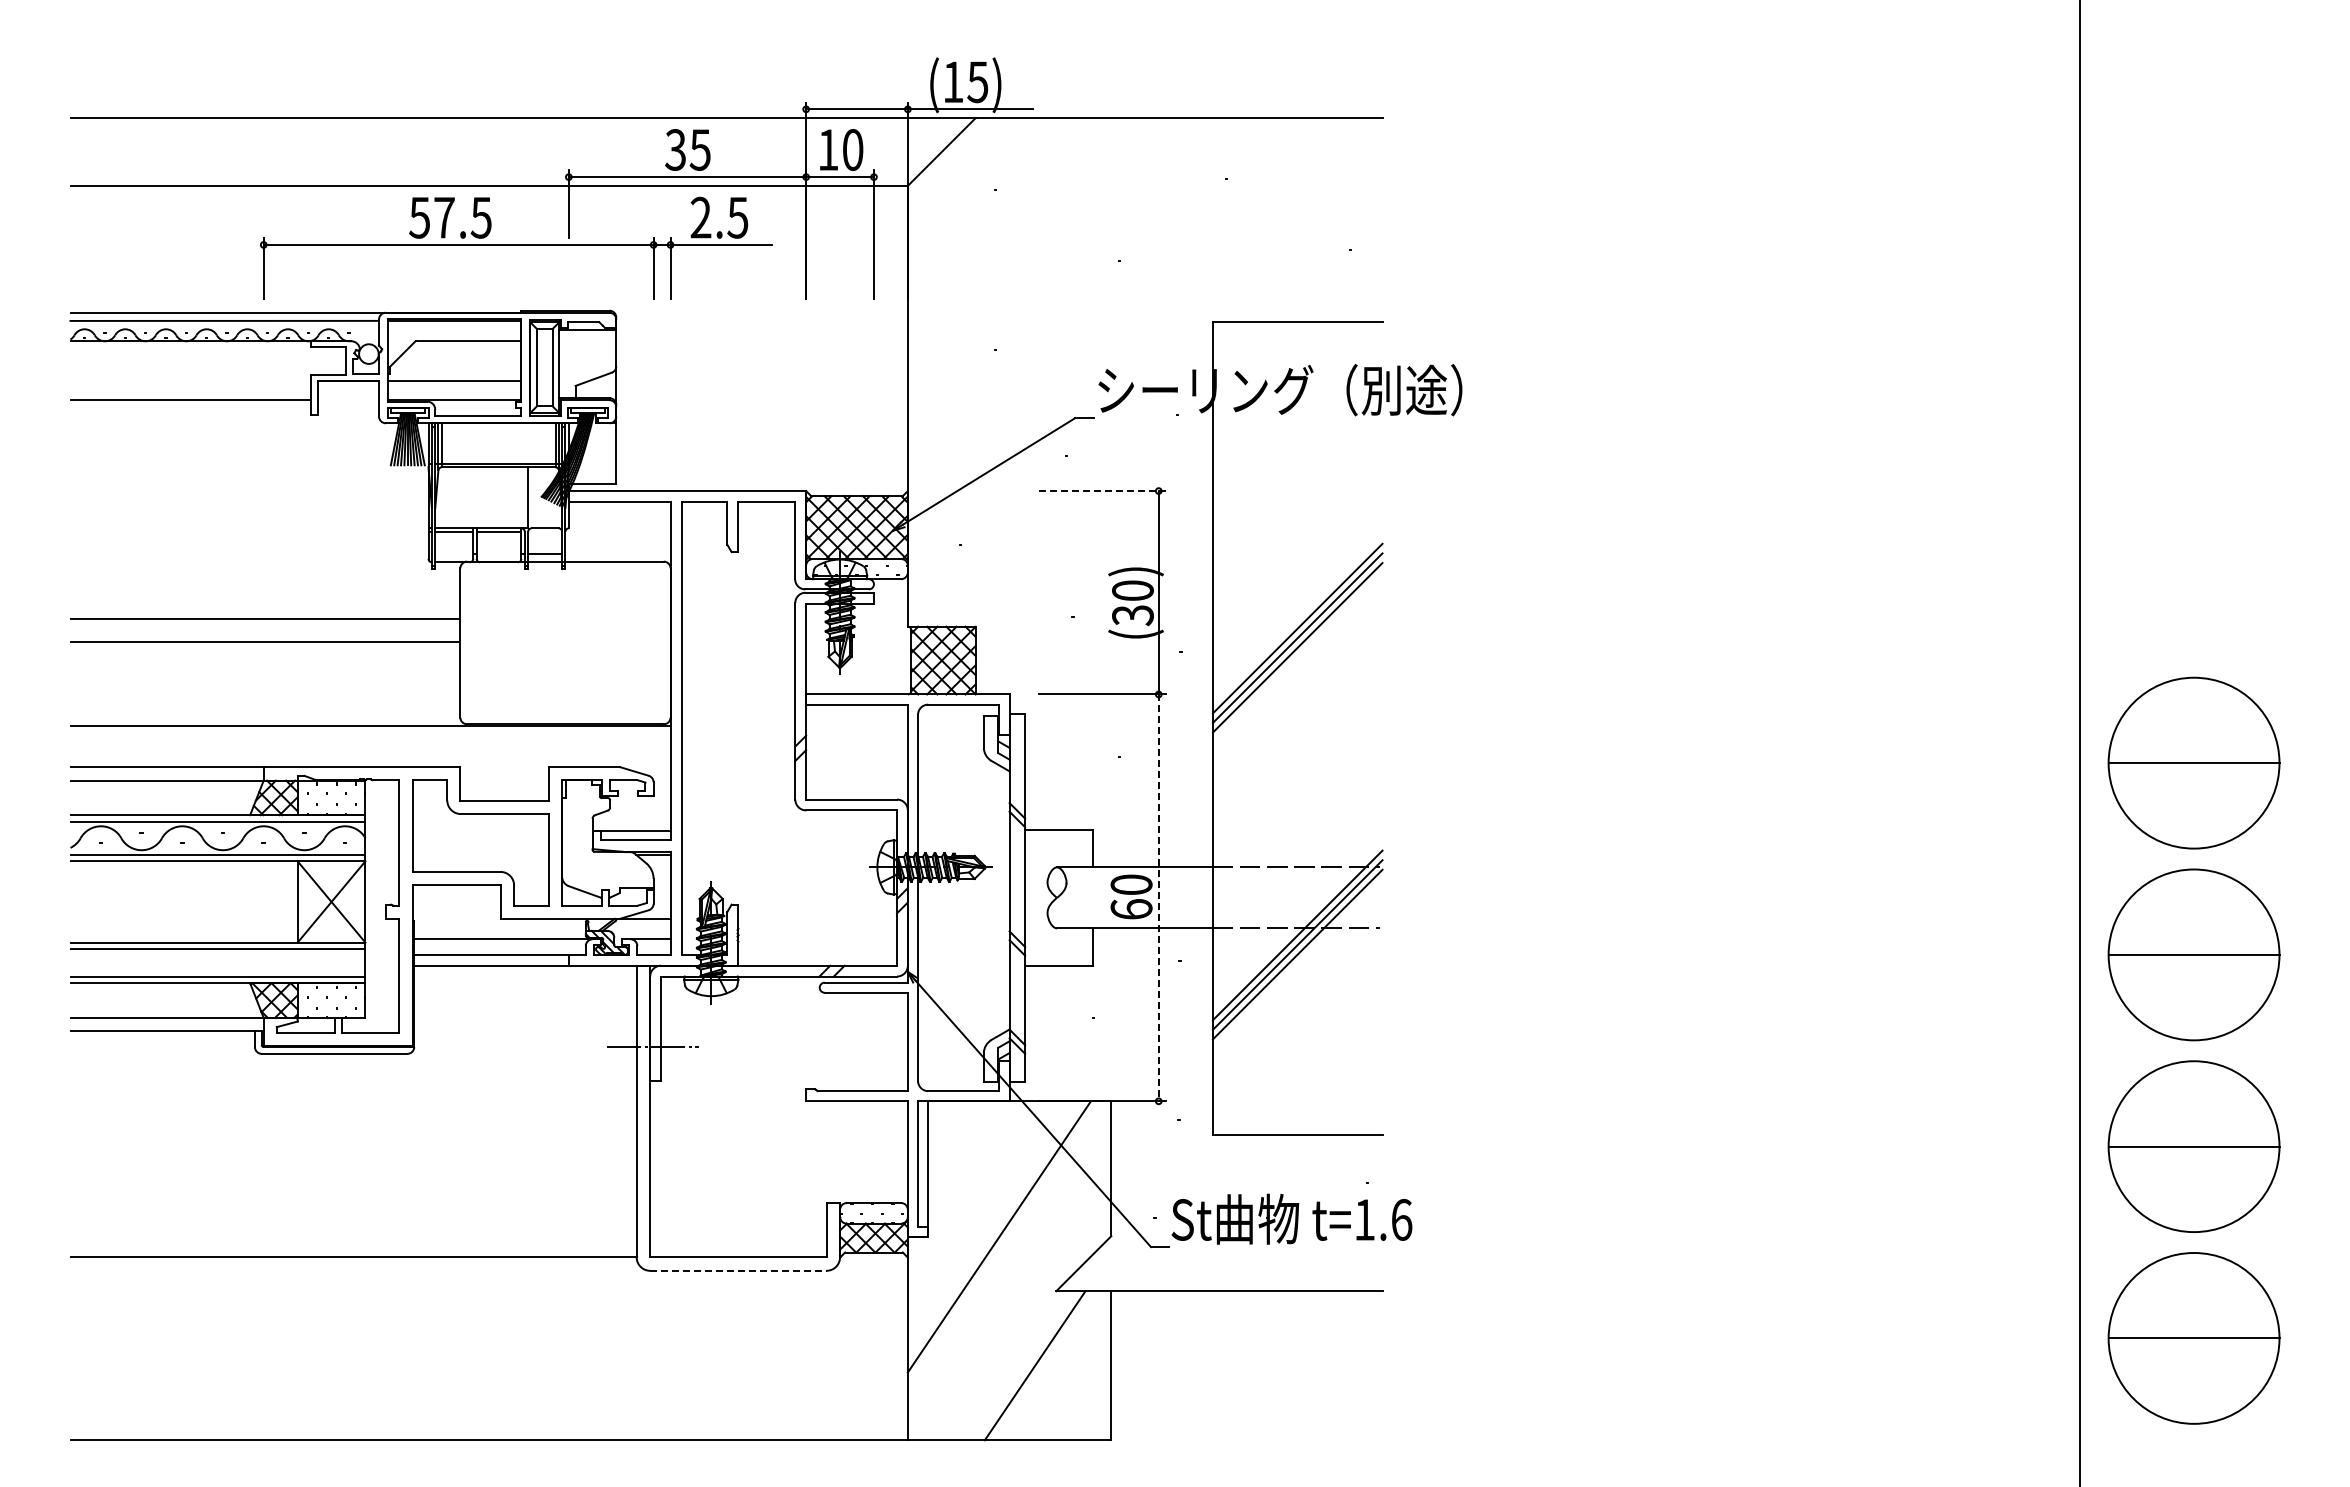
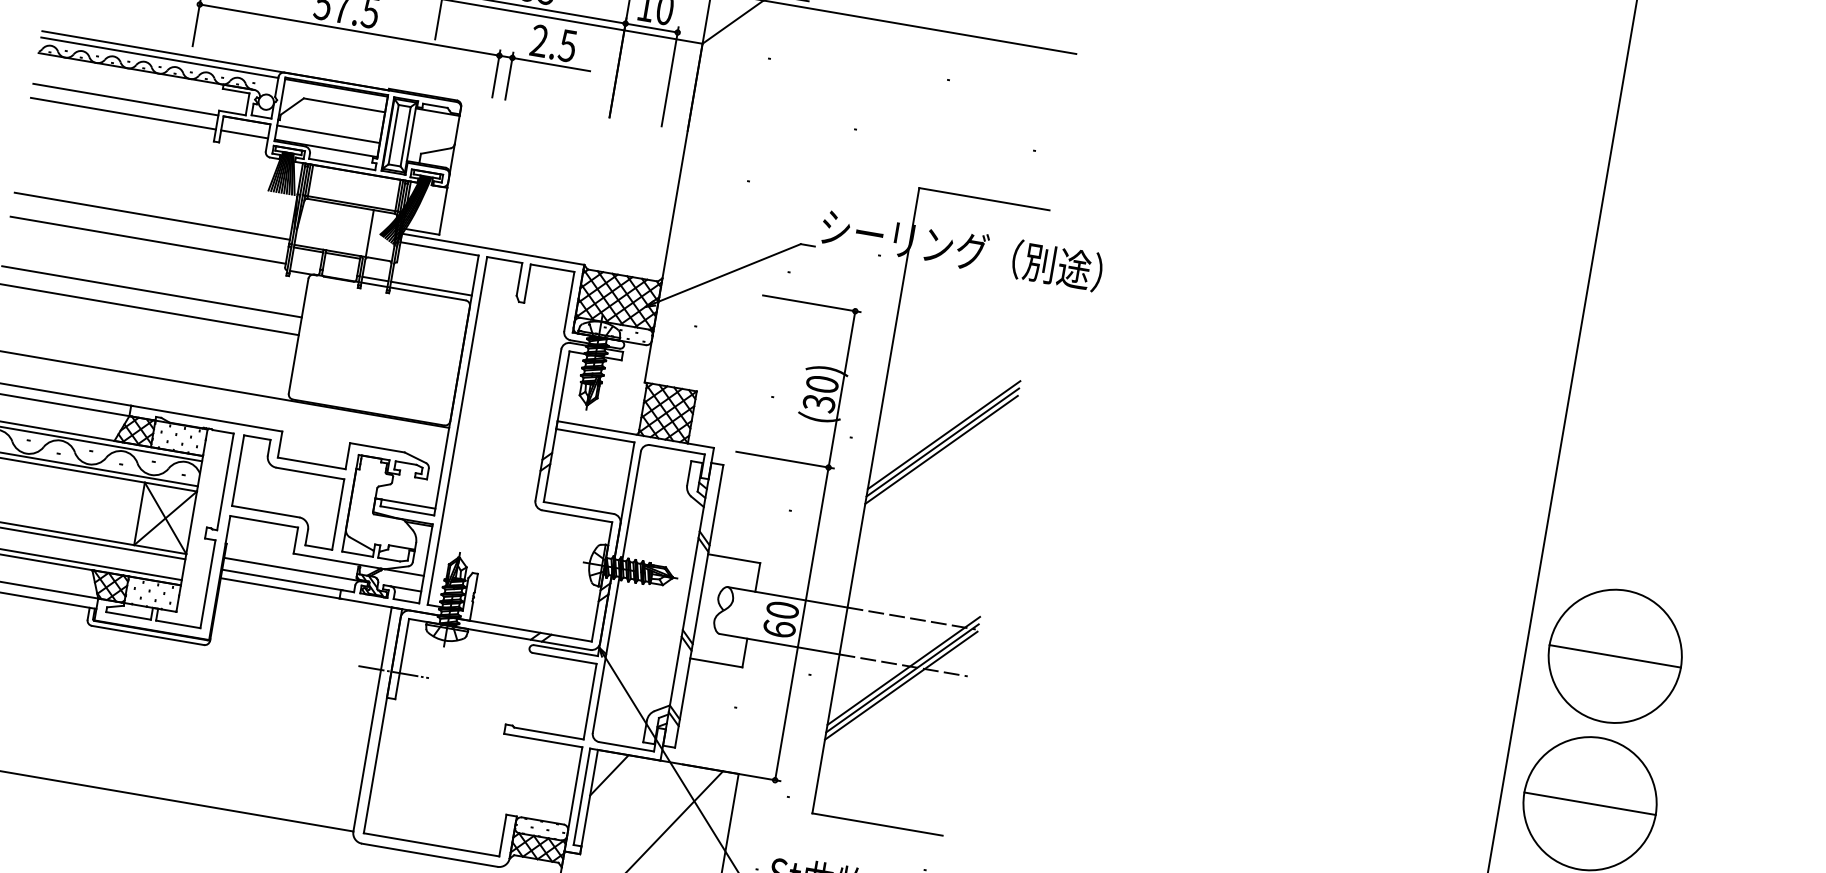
line: (190, 381) -> (125, 99), added
line: (348, 399) -> (244, 134), added
line: (1102, 491) -> (812, 304), dashed -> solid
line: (249, 522) -> (152, 215), added
line: (249, 554) -> (148, 240), added
line: (617, 554) -> (431, 288), added
line: (1158, 898) -> (801, 624), dashed -> solid
line: (948, 1130) -> (609, 775), added
line: (738, 1270) -> (429, 855), dashed -> solid

